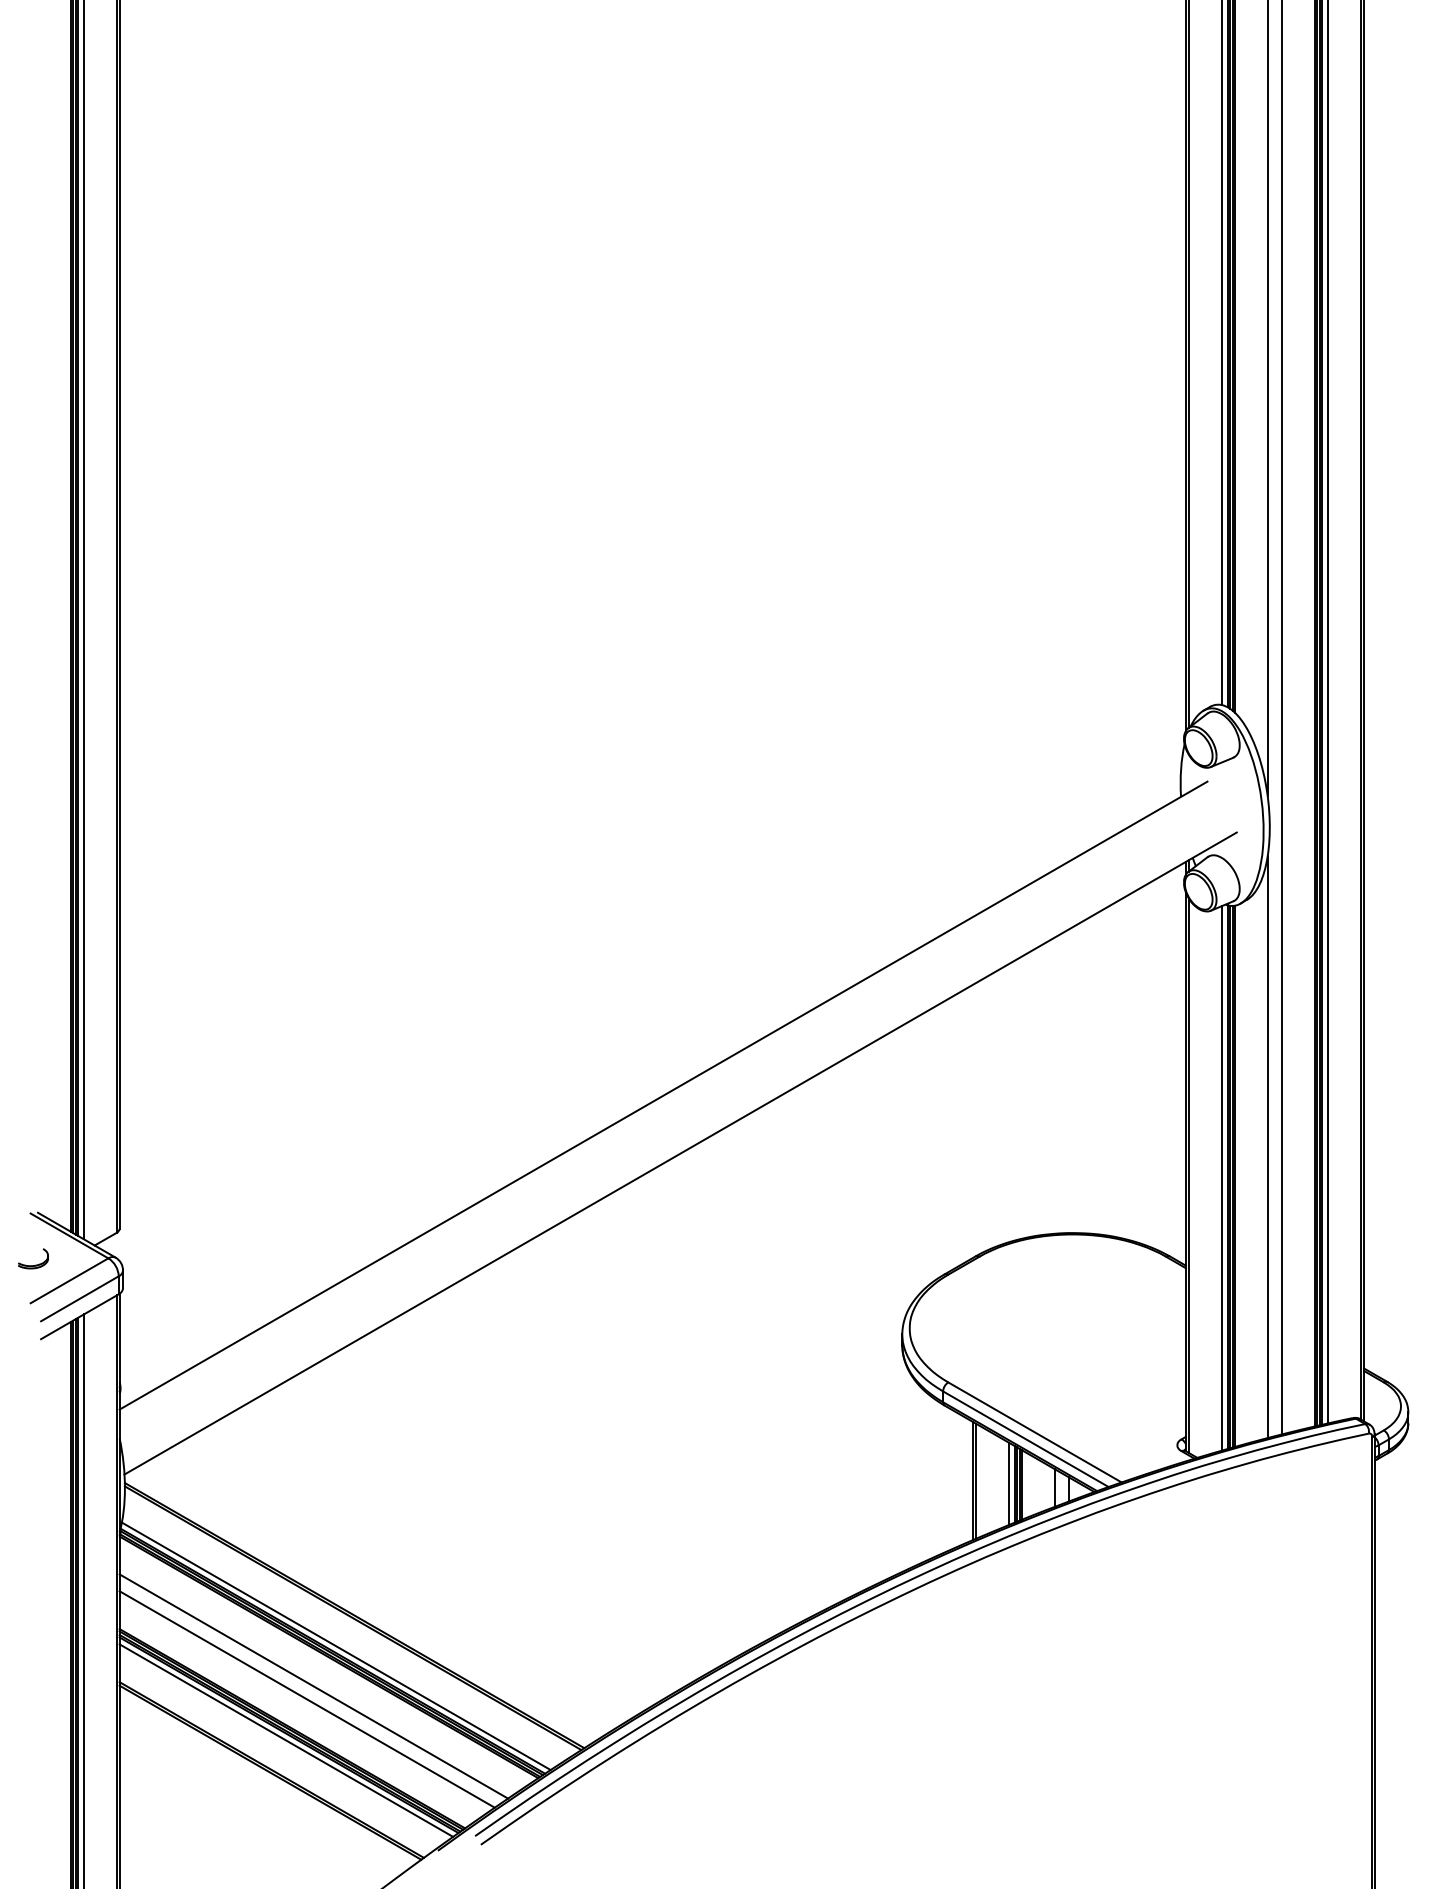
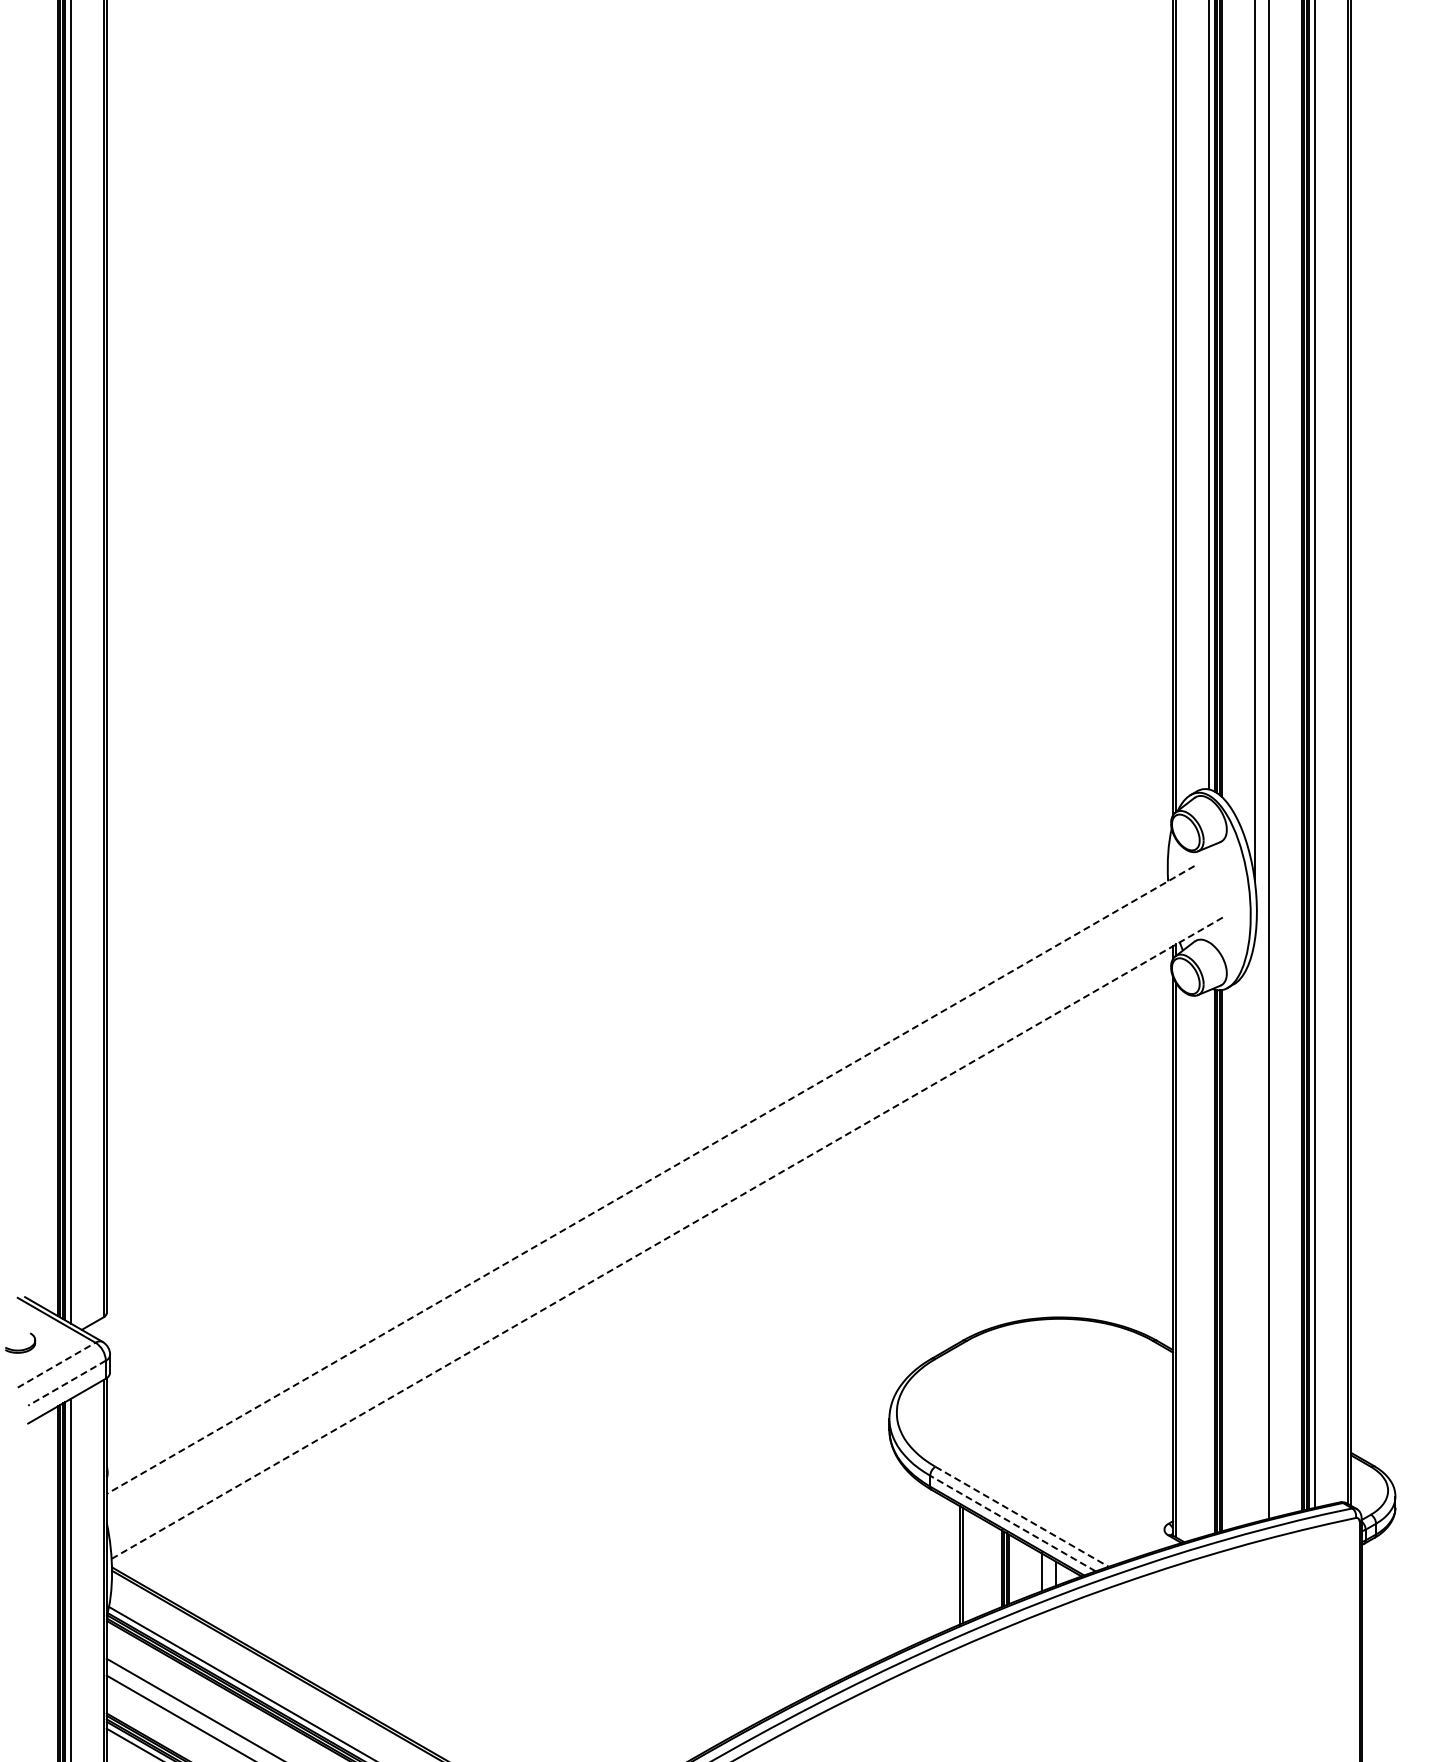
line: (663, 1095) -> (650, 1179), solid -> dashed
line: (1267, 1147) -> (1254, 1231), removed
line: (681, 1153) -> (668, 1237), solid -> dashed
line: (1221, 1178) -> (1208, 1262), removed
line: (69, 1280) -> (56, 1364), solid -> dashed
line: (79, 1298) -> (66, 1382), solid -> dashed
line: (1035, 1432) -> (1022, 1516), solid -> dashed
line: (1025, 1439) -> (1012, 1523), solid -> dashed
line: (1008, 1483) -> (995, 1567), removed

